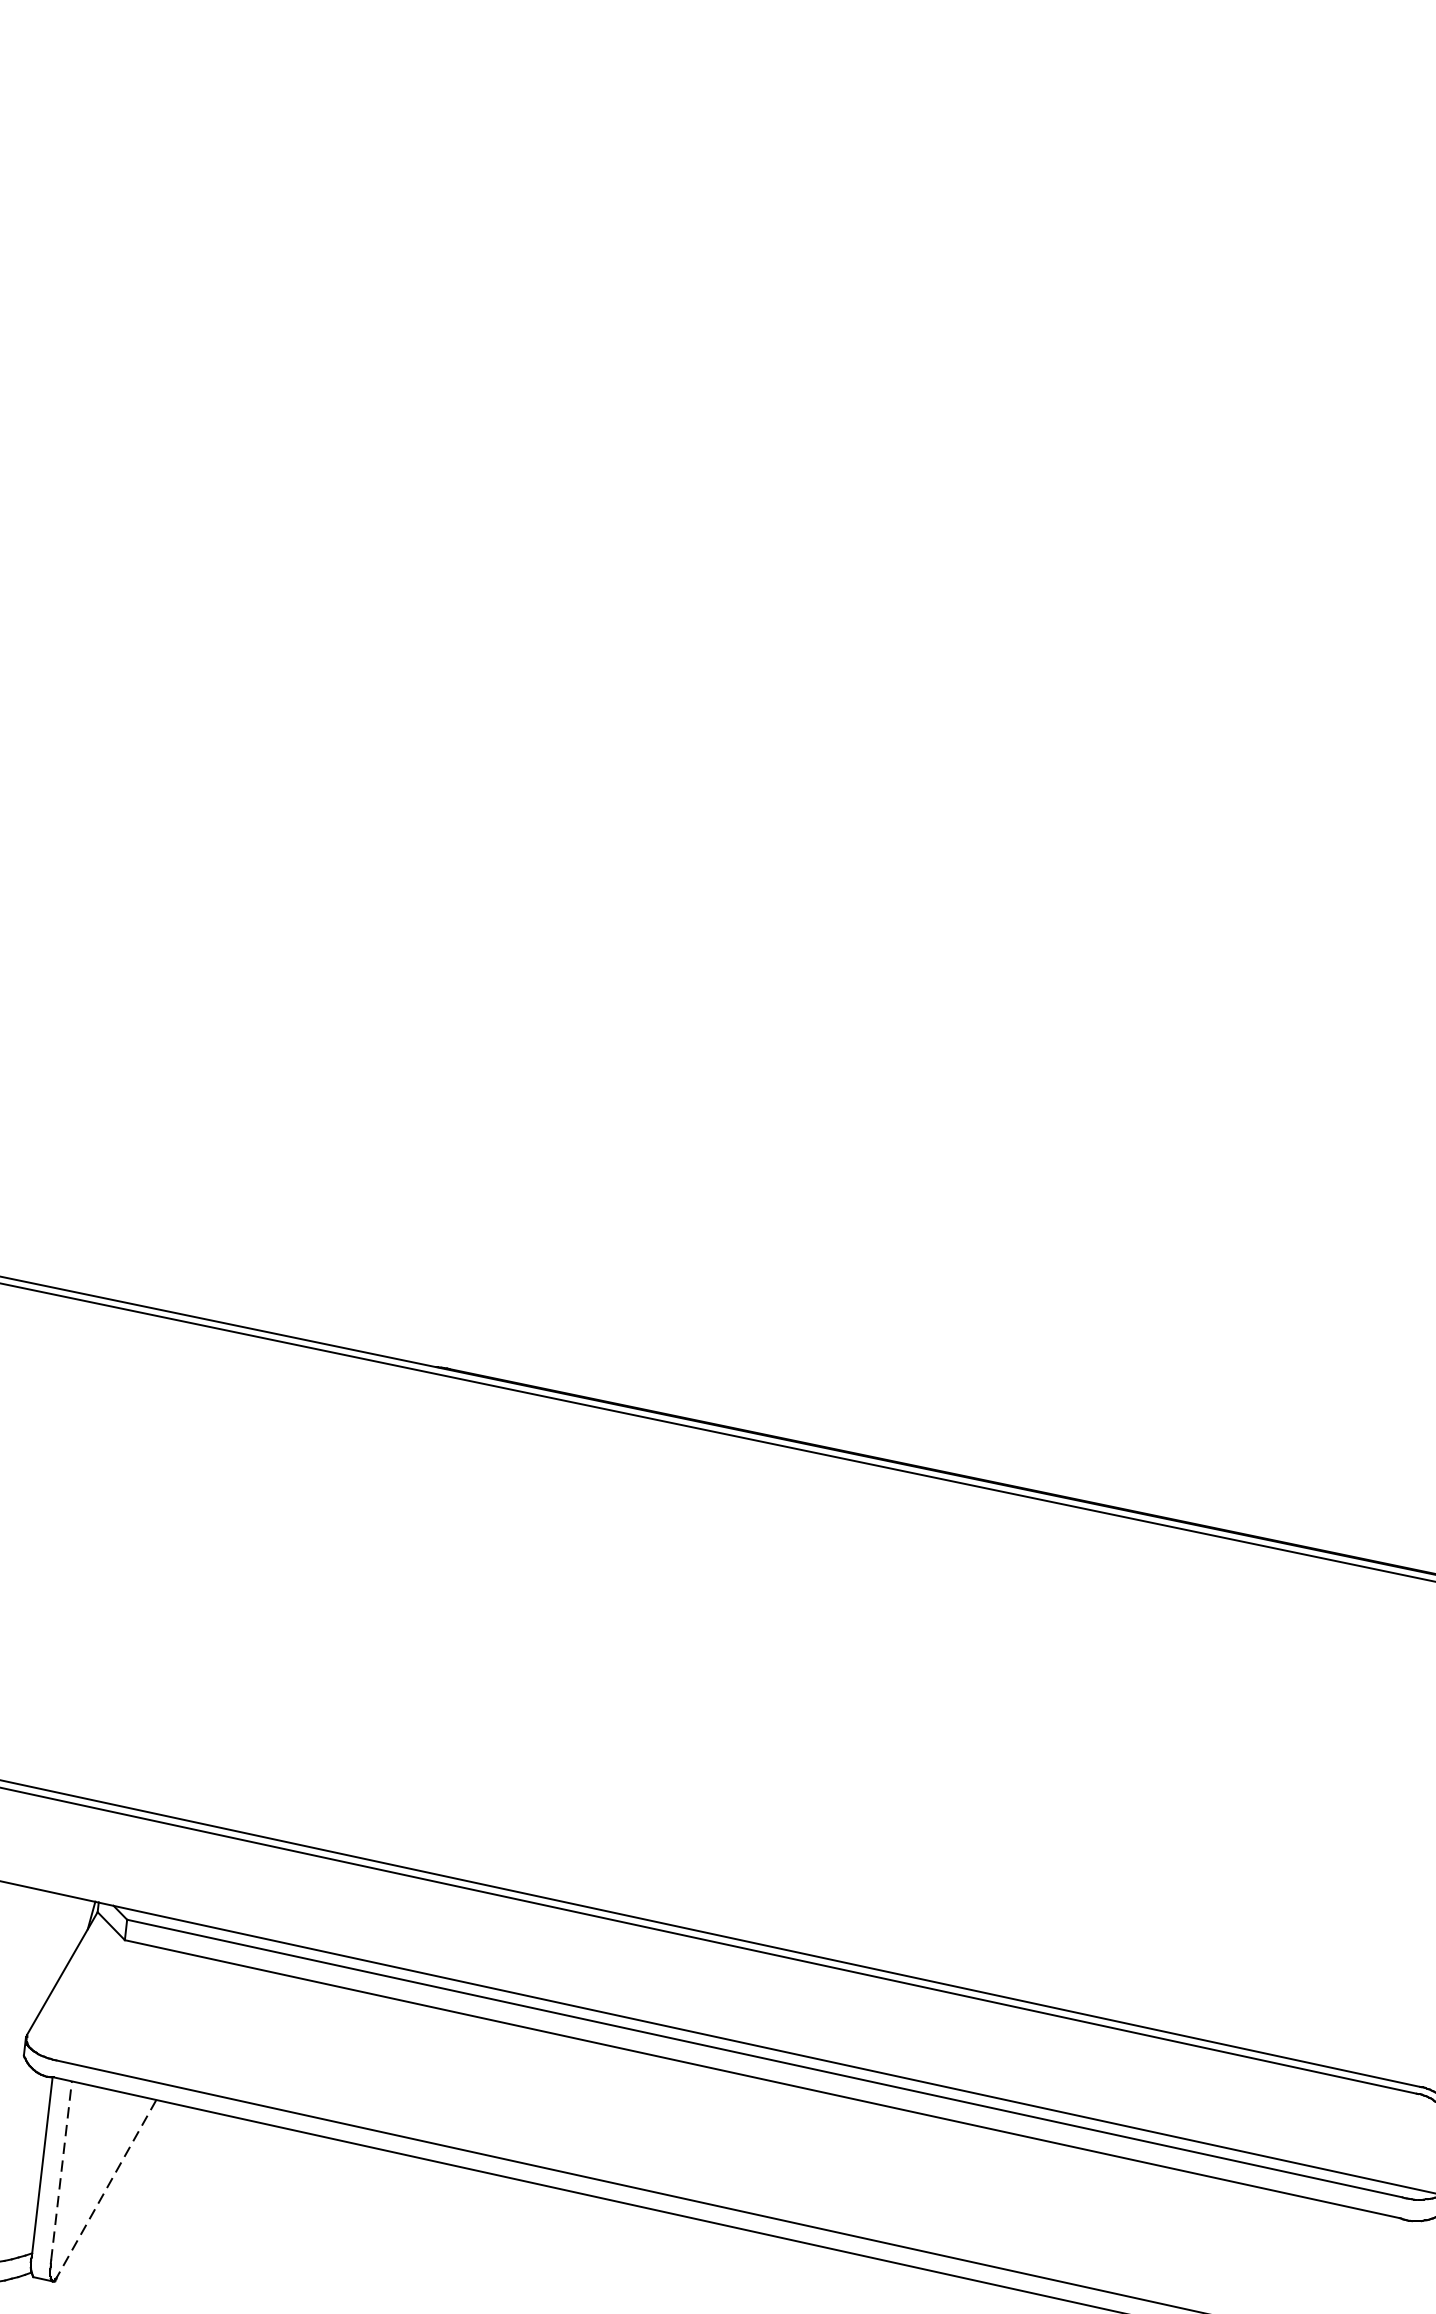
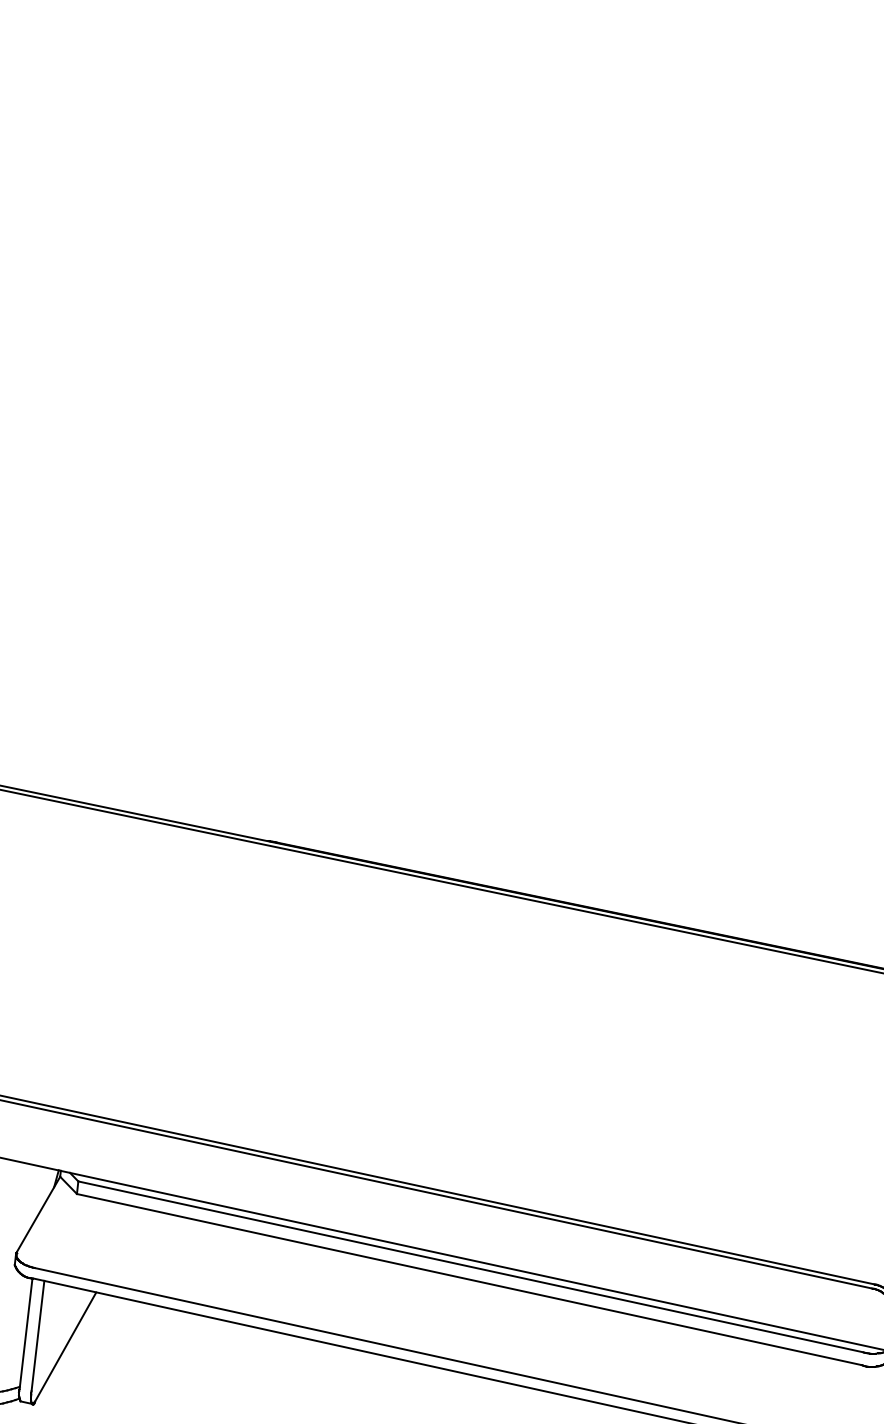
line: (60, 2170) -> (37, 1335), dashed -> solid
line: (106, 2189) -> (65, 1347), dashed -> solid

